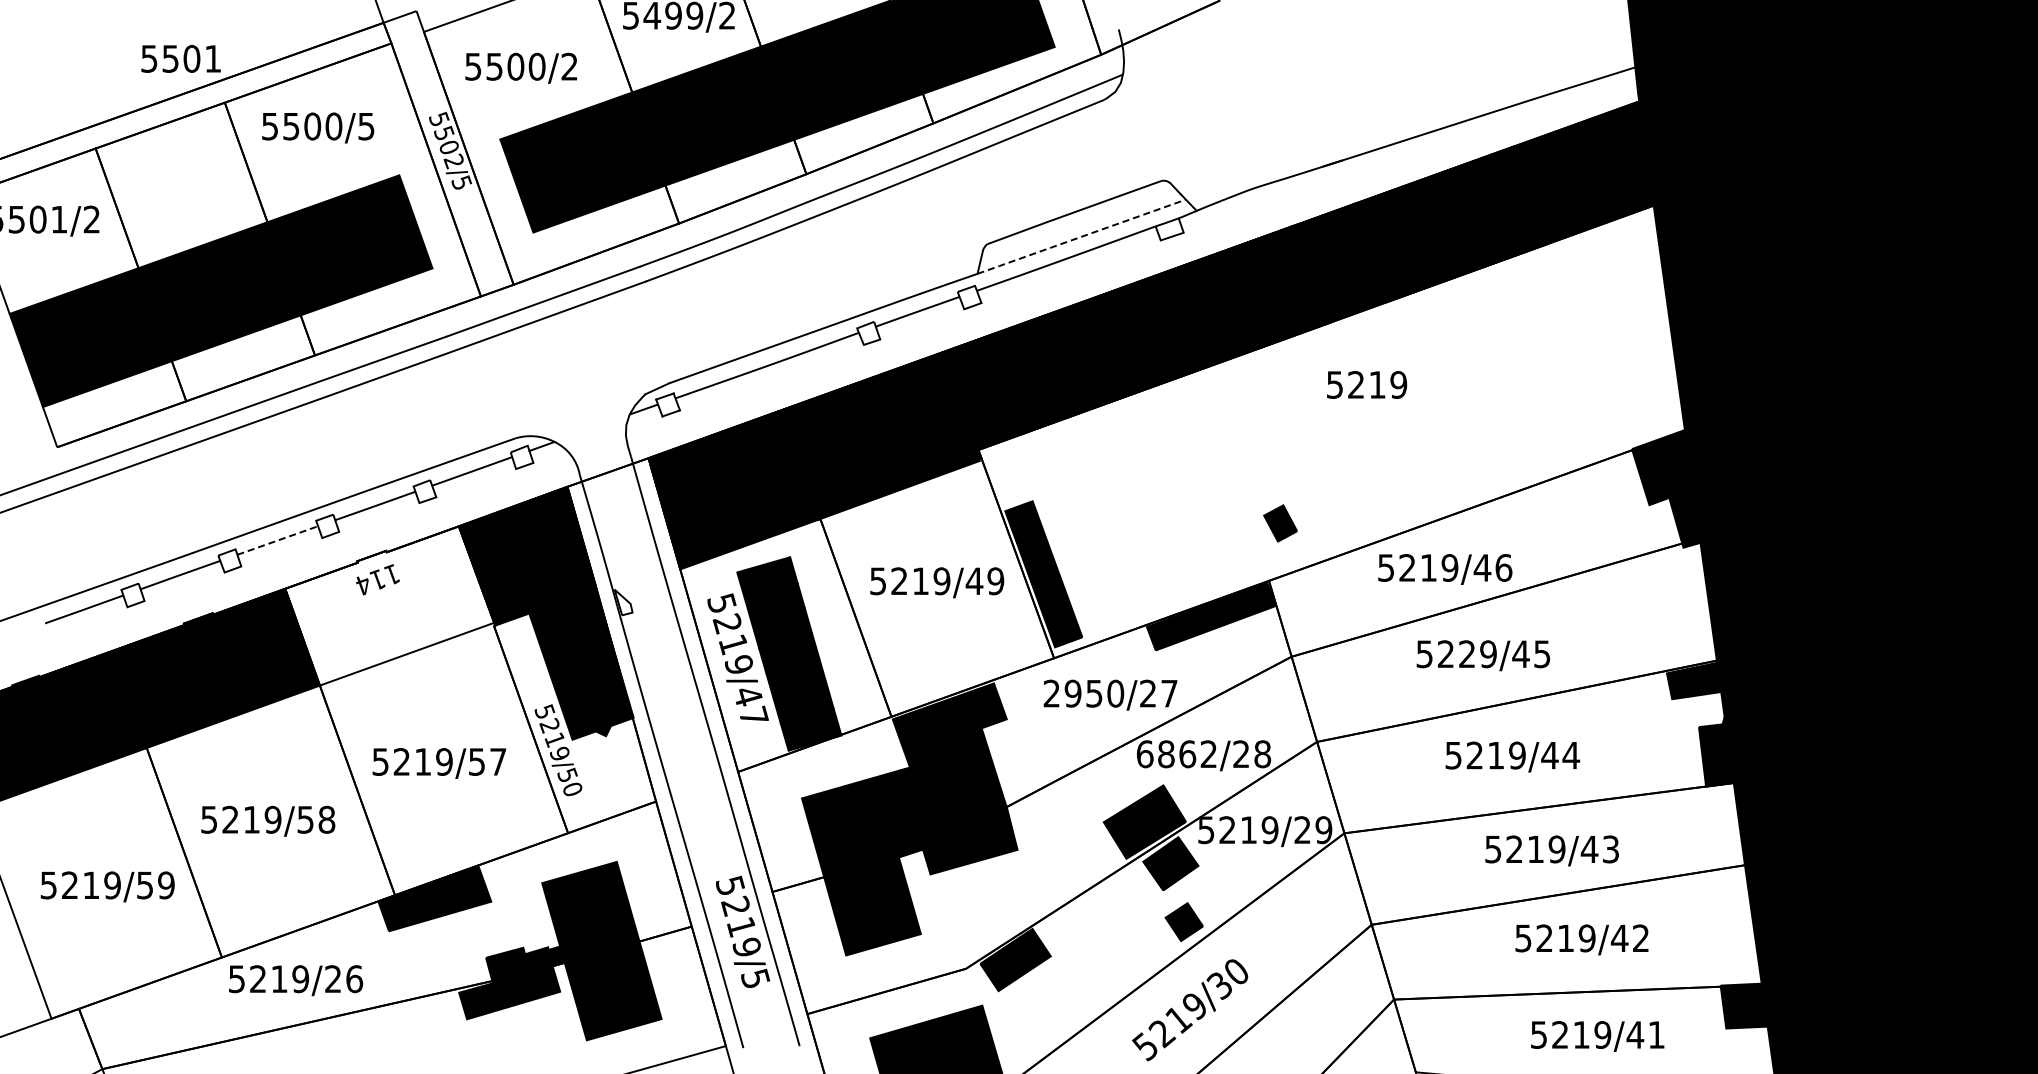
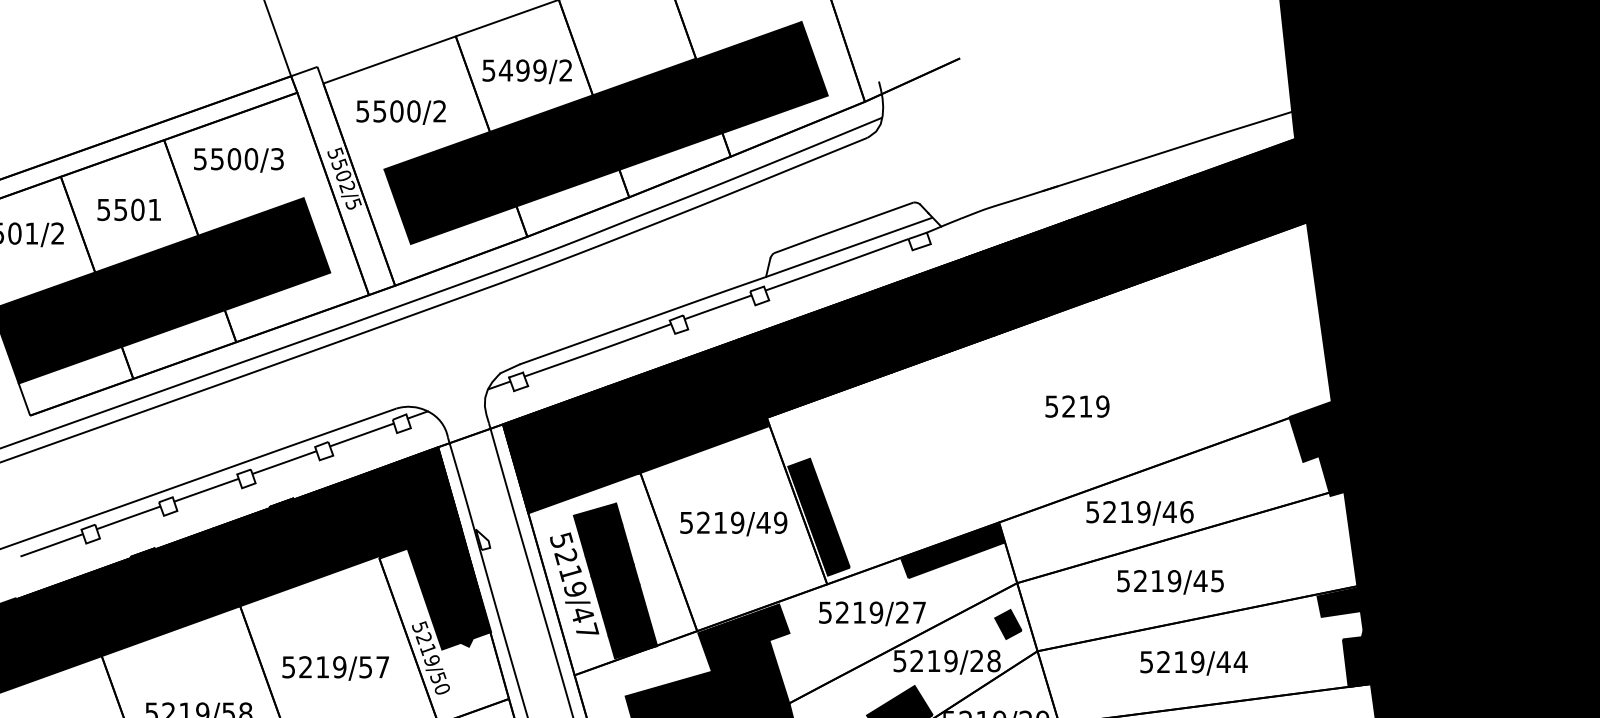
text: (180, 58) -> (128, 209), moved
text: (366, 125) -> (277, 158), 5500/5 -> 5500/3
line: (1081, 236) -> (849, 247), dashed -> solid
text: (1367, 384) -> (1077, 406), moved
part: (1280, 523) -> (1008, 624), moved
line: (277, 540) -> (206, 490), dashed -> solid
fill: (389, 605) -> (295, 542), added
text: (1466, 653) -> (1157, 580), 5229/45 -> 5219/45
text: (1083, 693) -> (850, 612), 2950/27 -> 5219/27
text: (1176, 754) -> (925, 661), 6862/28 -> 5219/28

